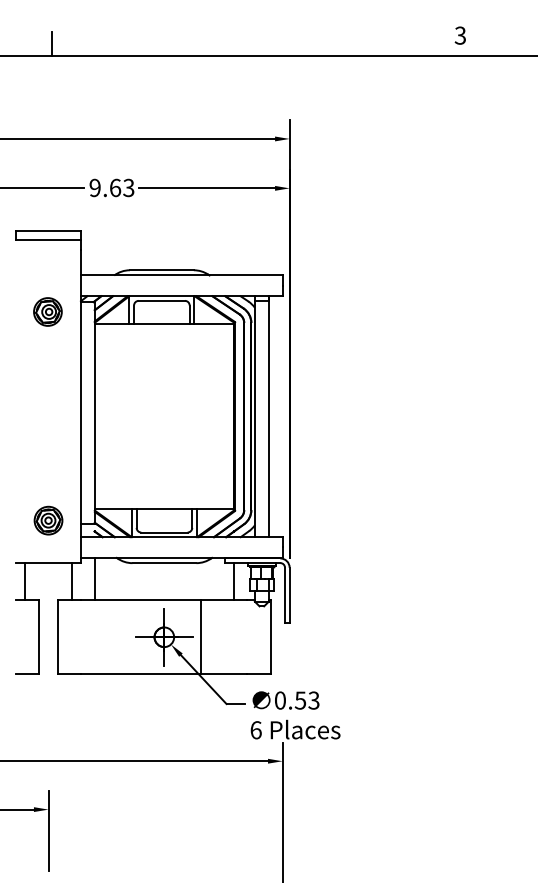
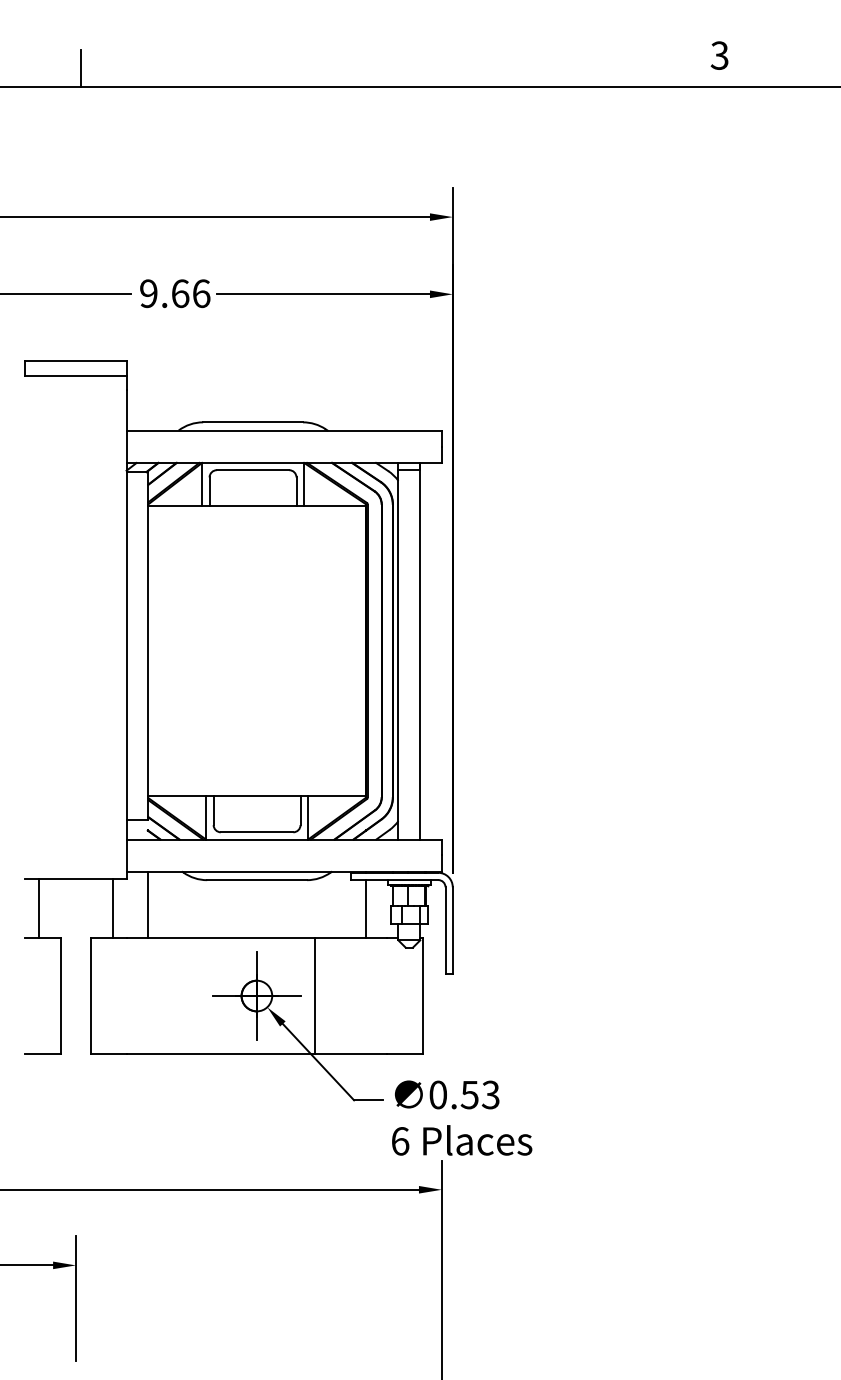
text: (128, 187) -> (200, 292), 9.63 -> 9.66
part: (47, 311) -> (74, 486), removed
part: (48, 520) -> (75, 813), removed

